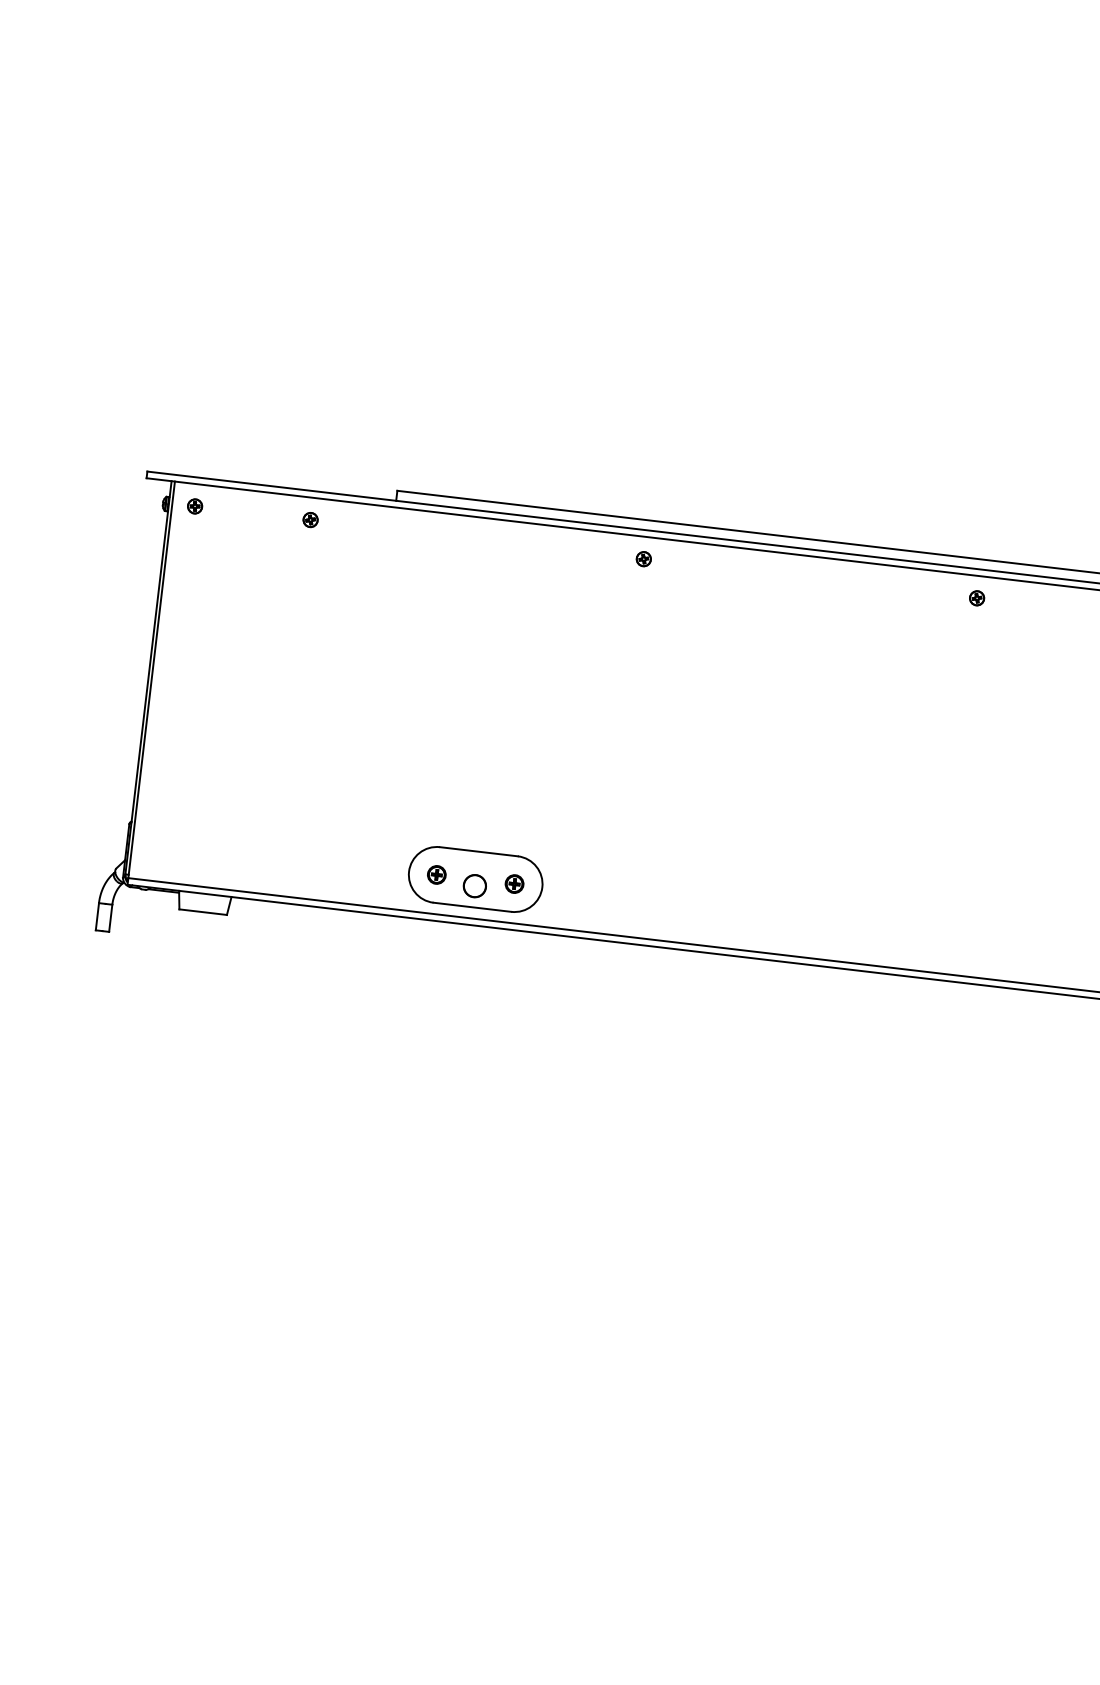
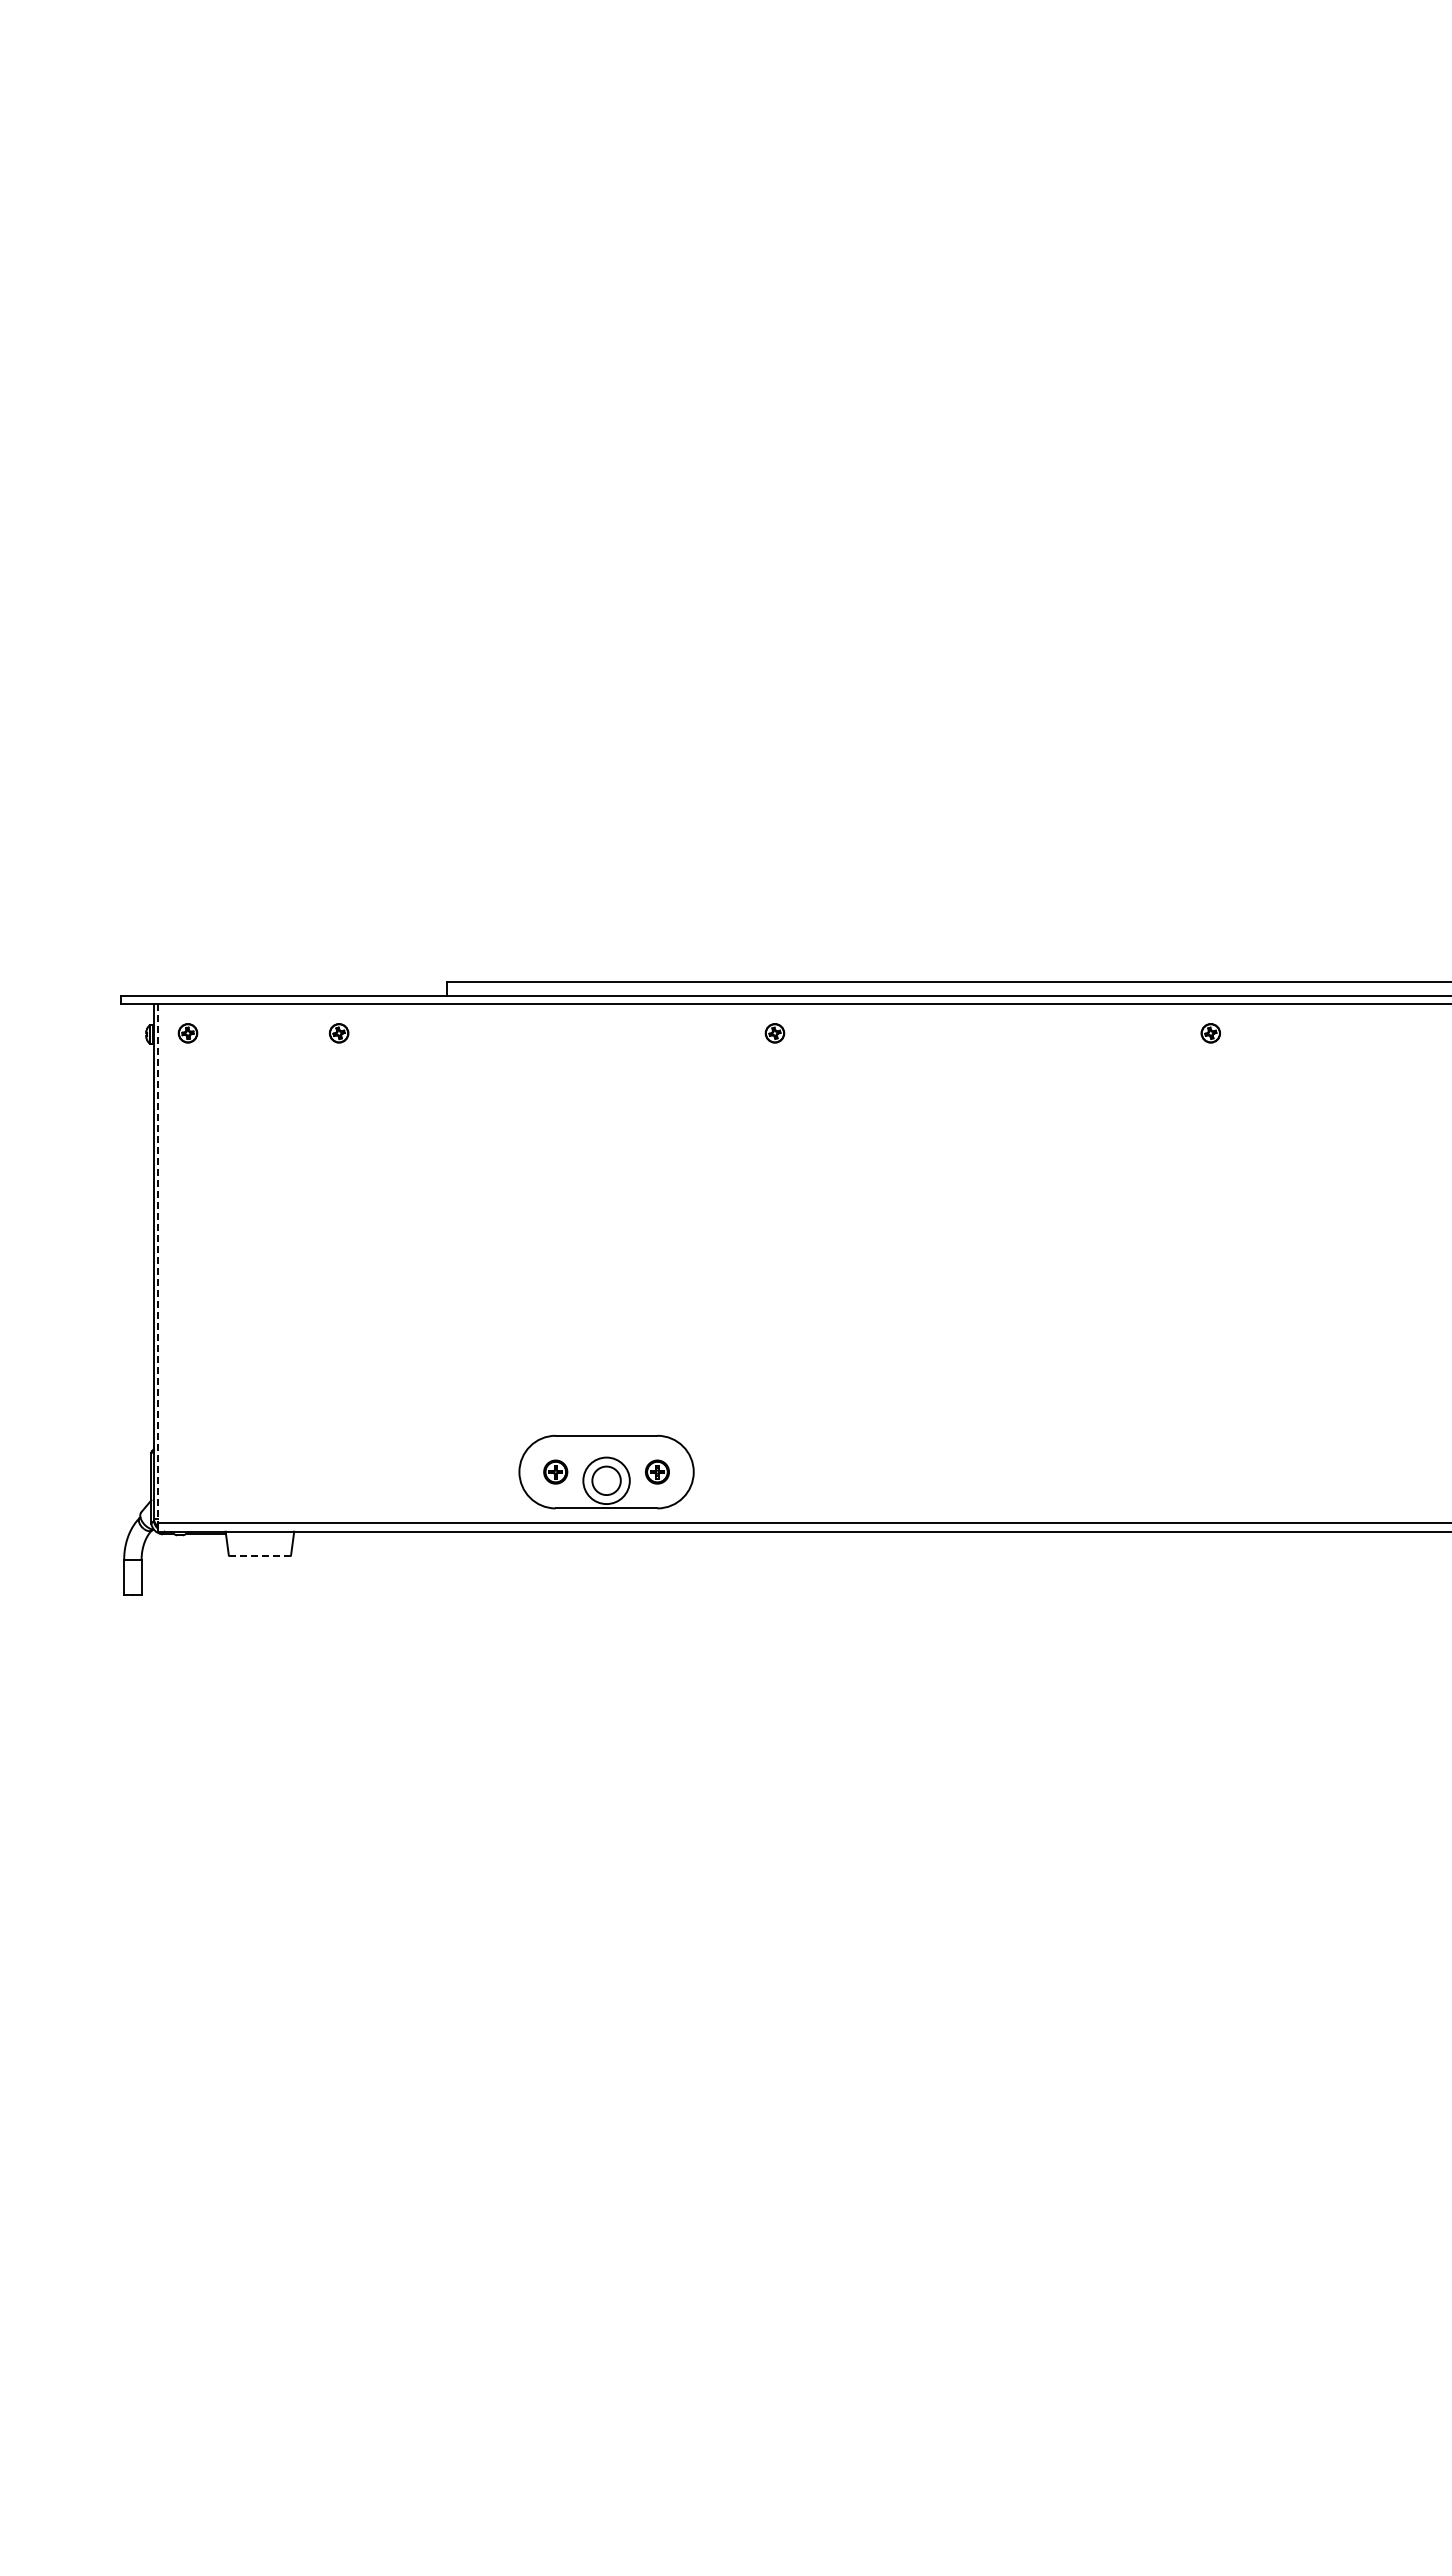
line: (151, 680) -> (158, 1264), solid -> dashed
circle: (474, 885) -> (606, 1480), size x1.6
line: (202, 912) -> (259, 1555), solid -> dashed

